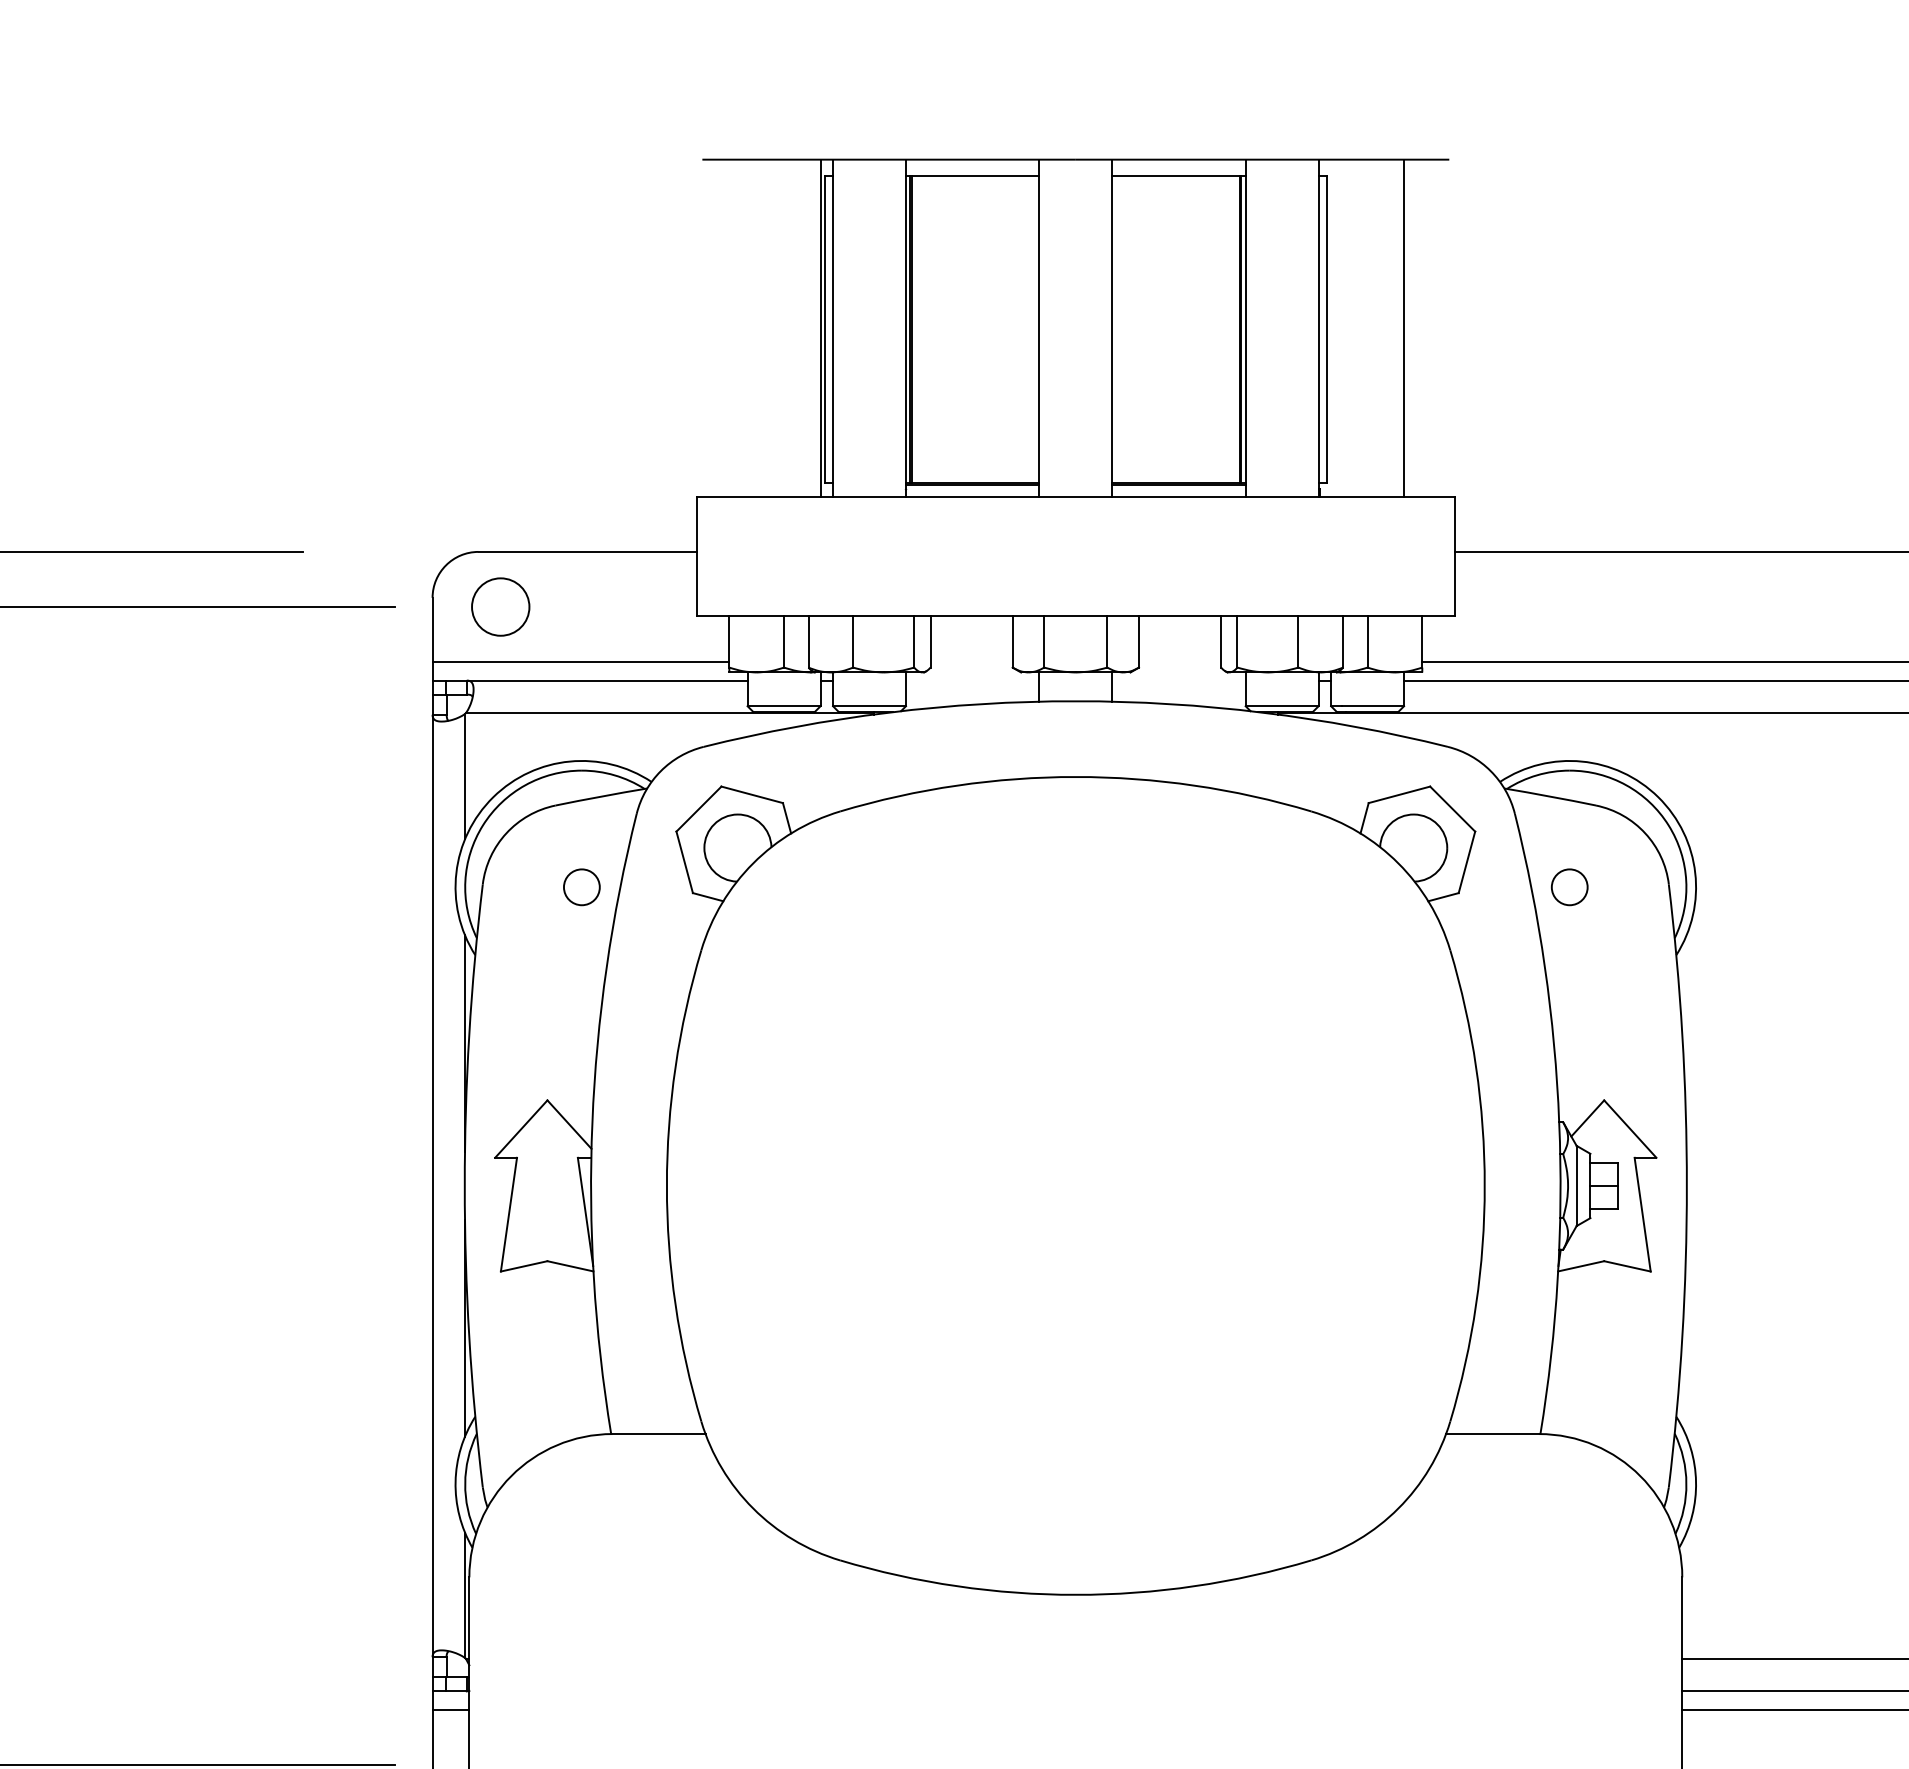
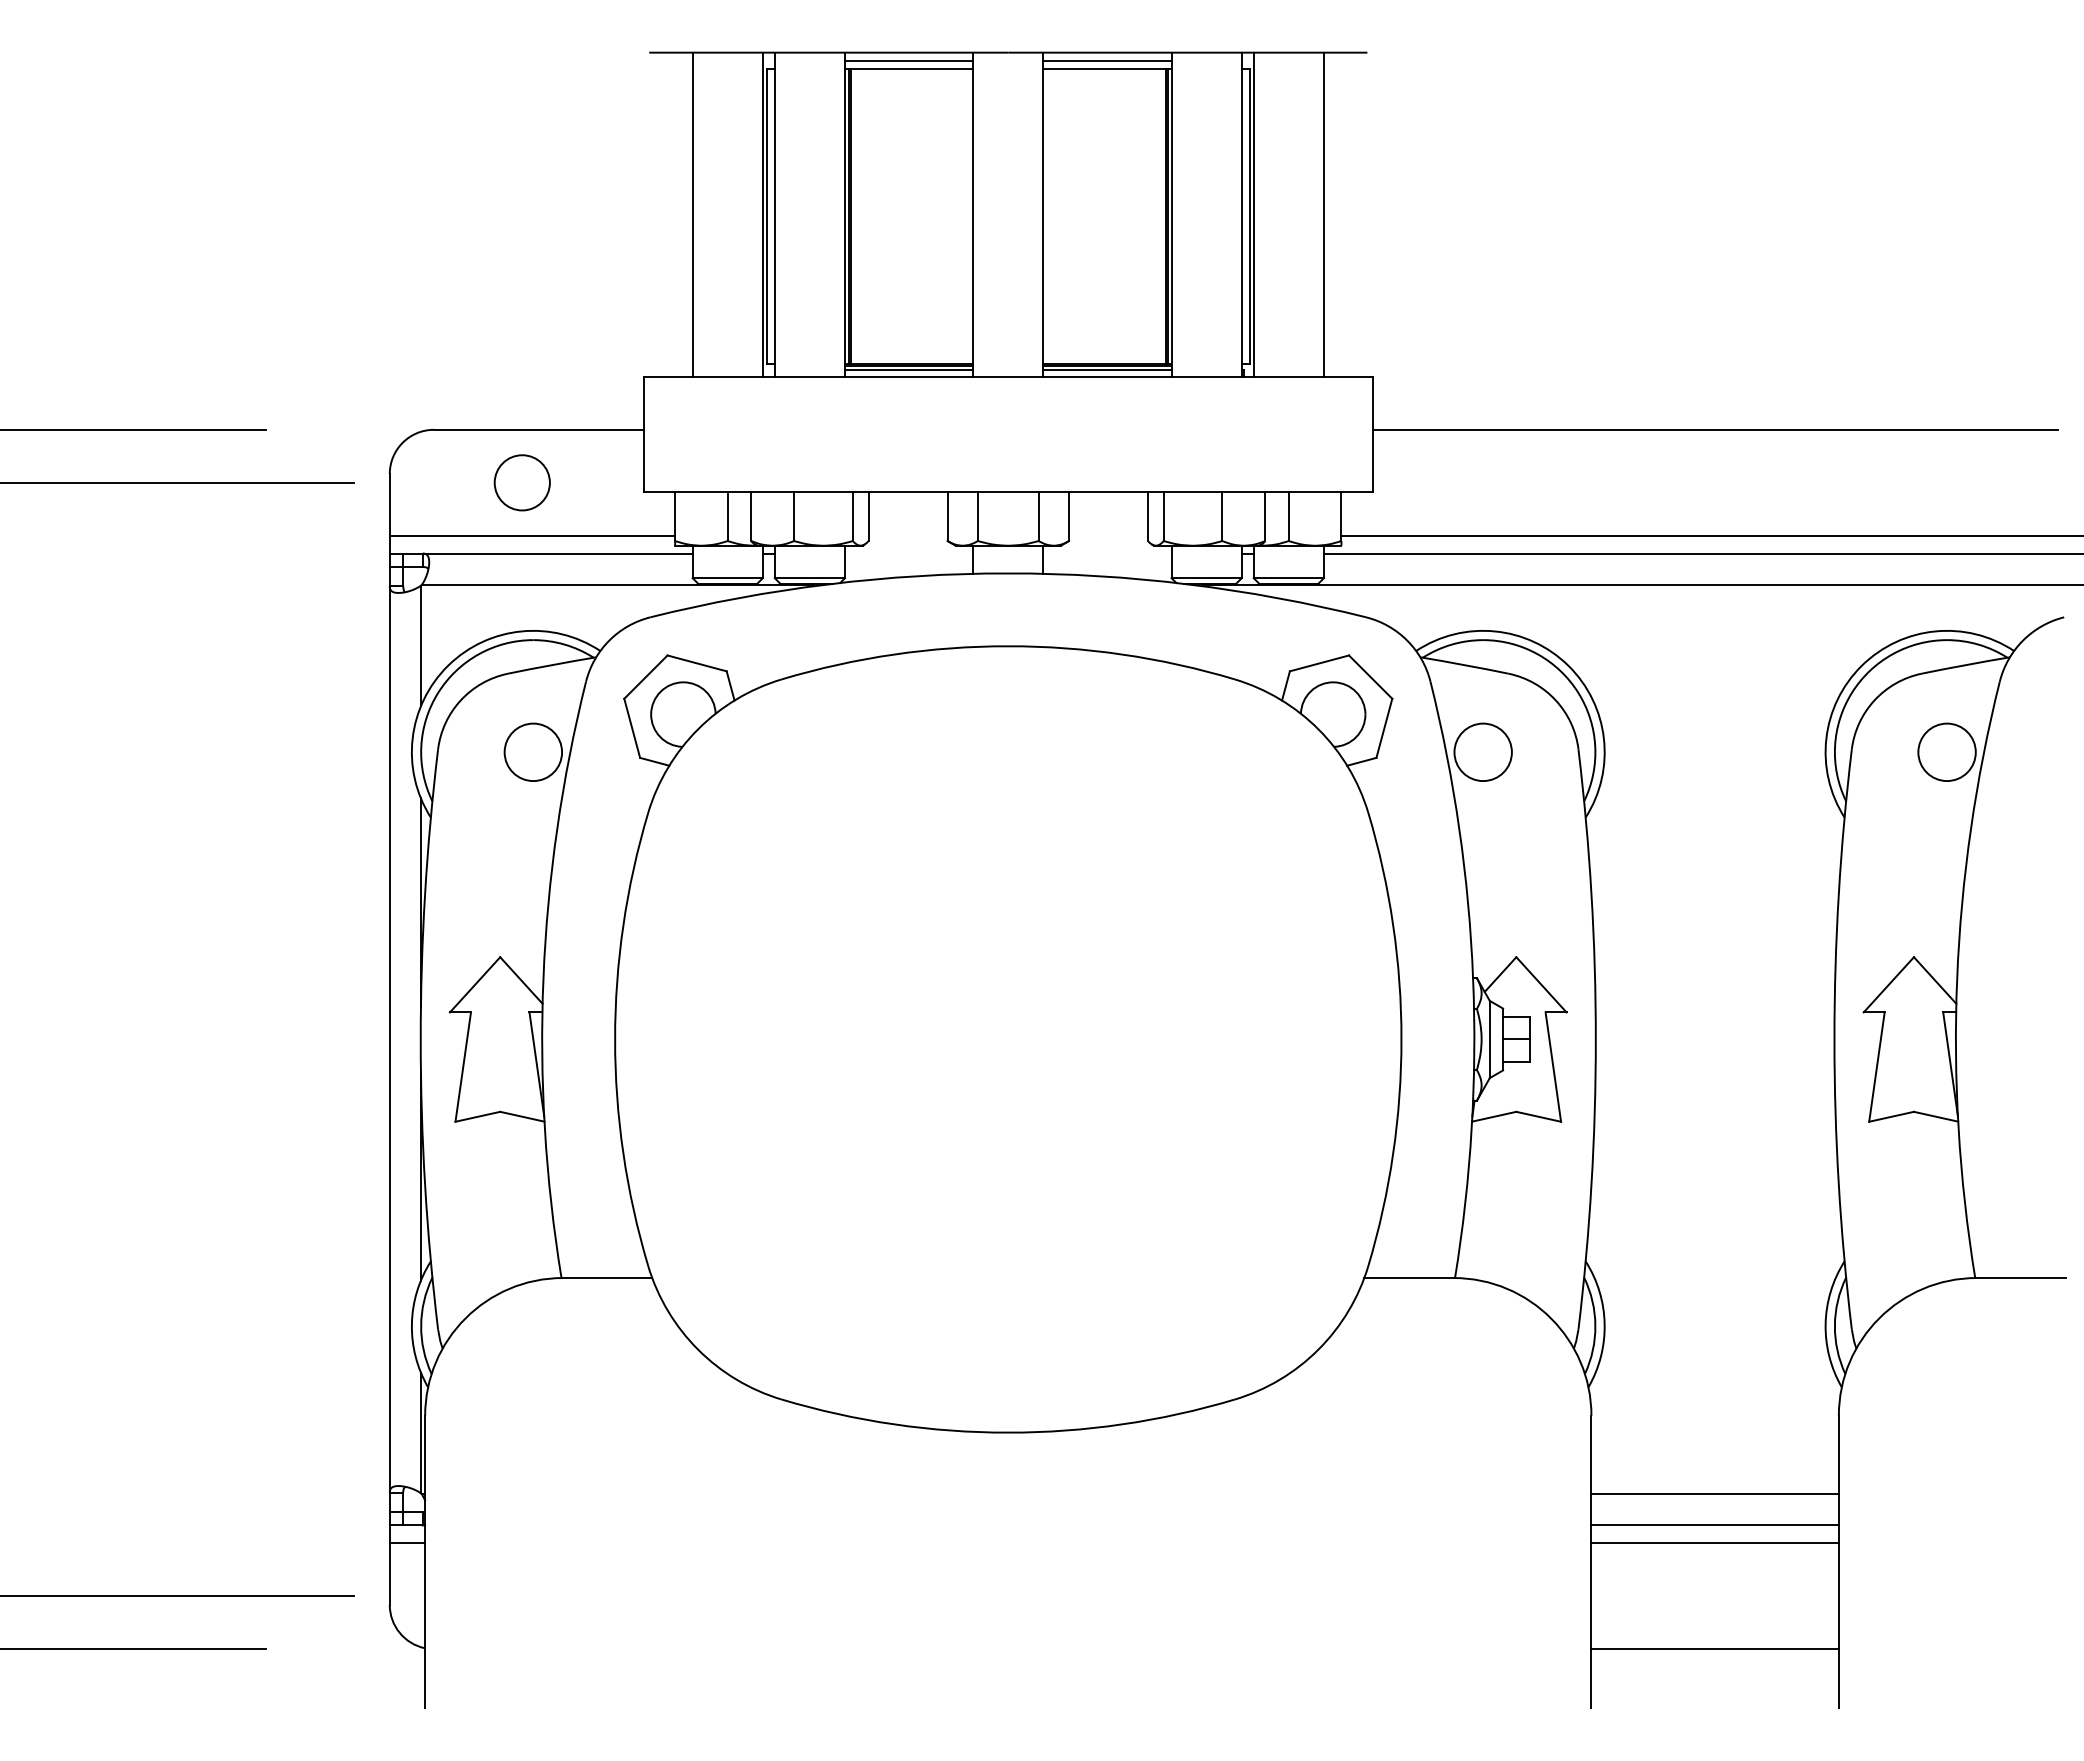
line: (972, 168) -> (908, 61), added
line: (1179, 168) -> (1107, 61), added
line: (747, 327) -> (692, 214), added
line: (1330, 327) -> (1253, 214), added
line: (973, 489) -> (909, 369), added
line: (1179, 489) -> (1107, 369), added
circle: (499, 606) -> (521, 482), moved
circle: (582, 887) -> (533, 752), size x1.67
circle: (1569, 887) -> (1482, 752), size x1.67

